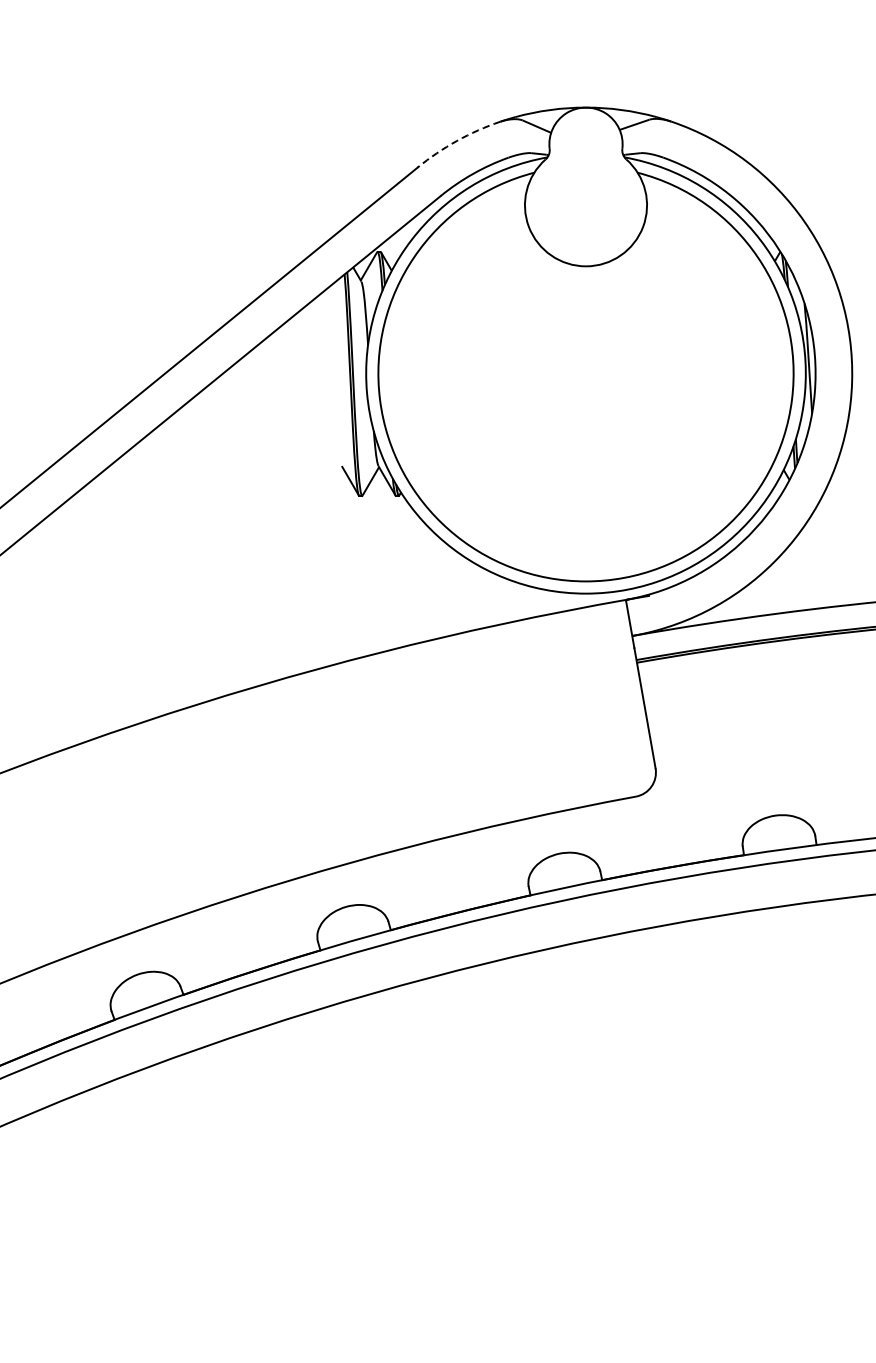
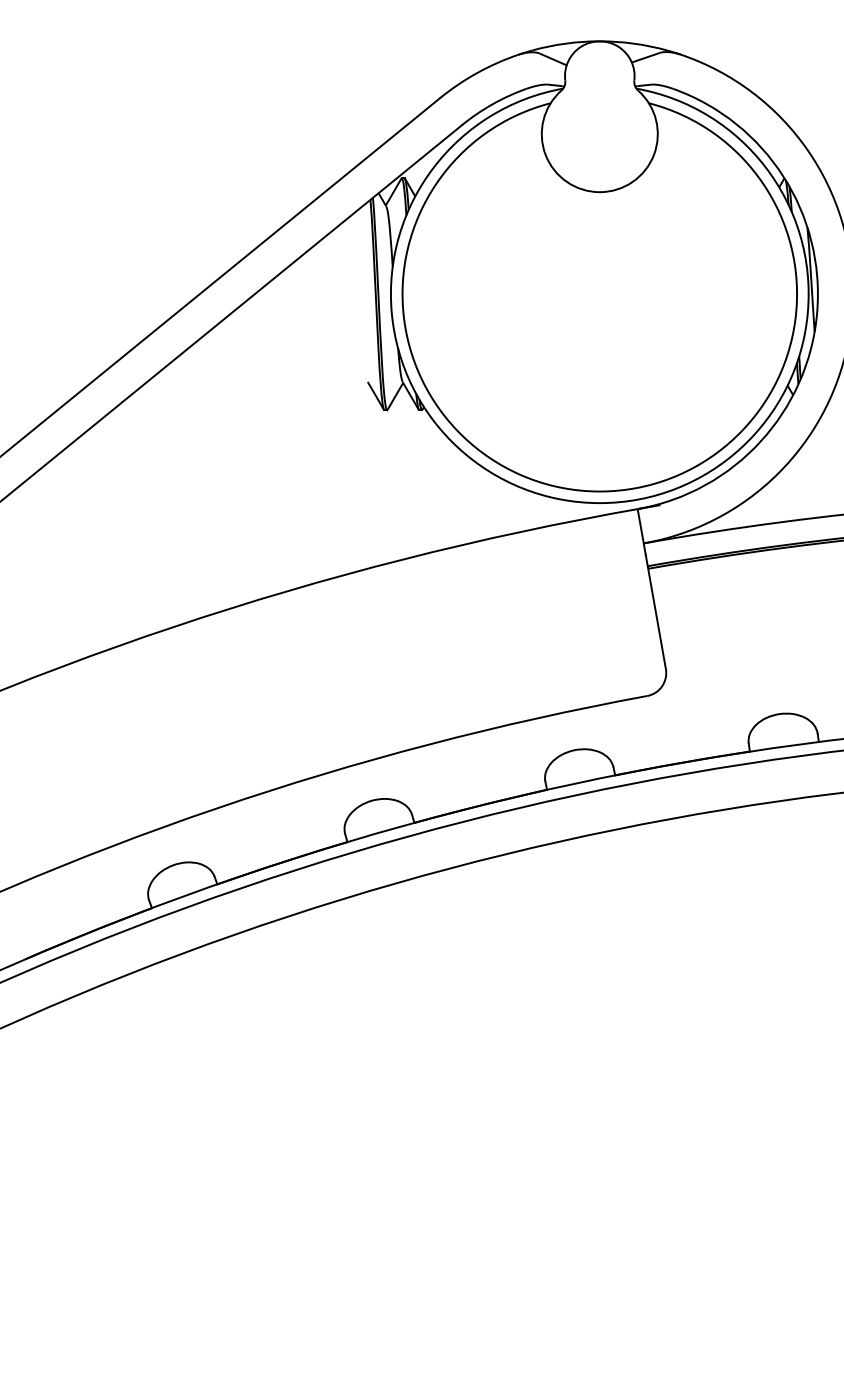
arc: (457, 141) -> (477, 73), dashed -> solid

